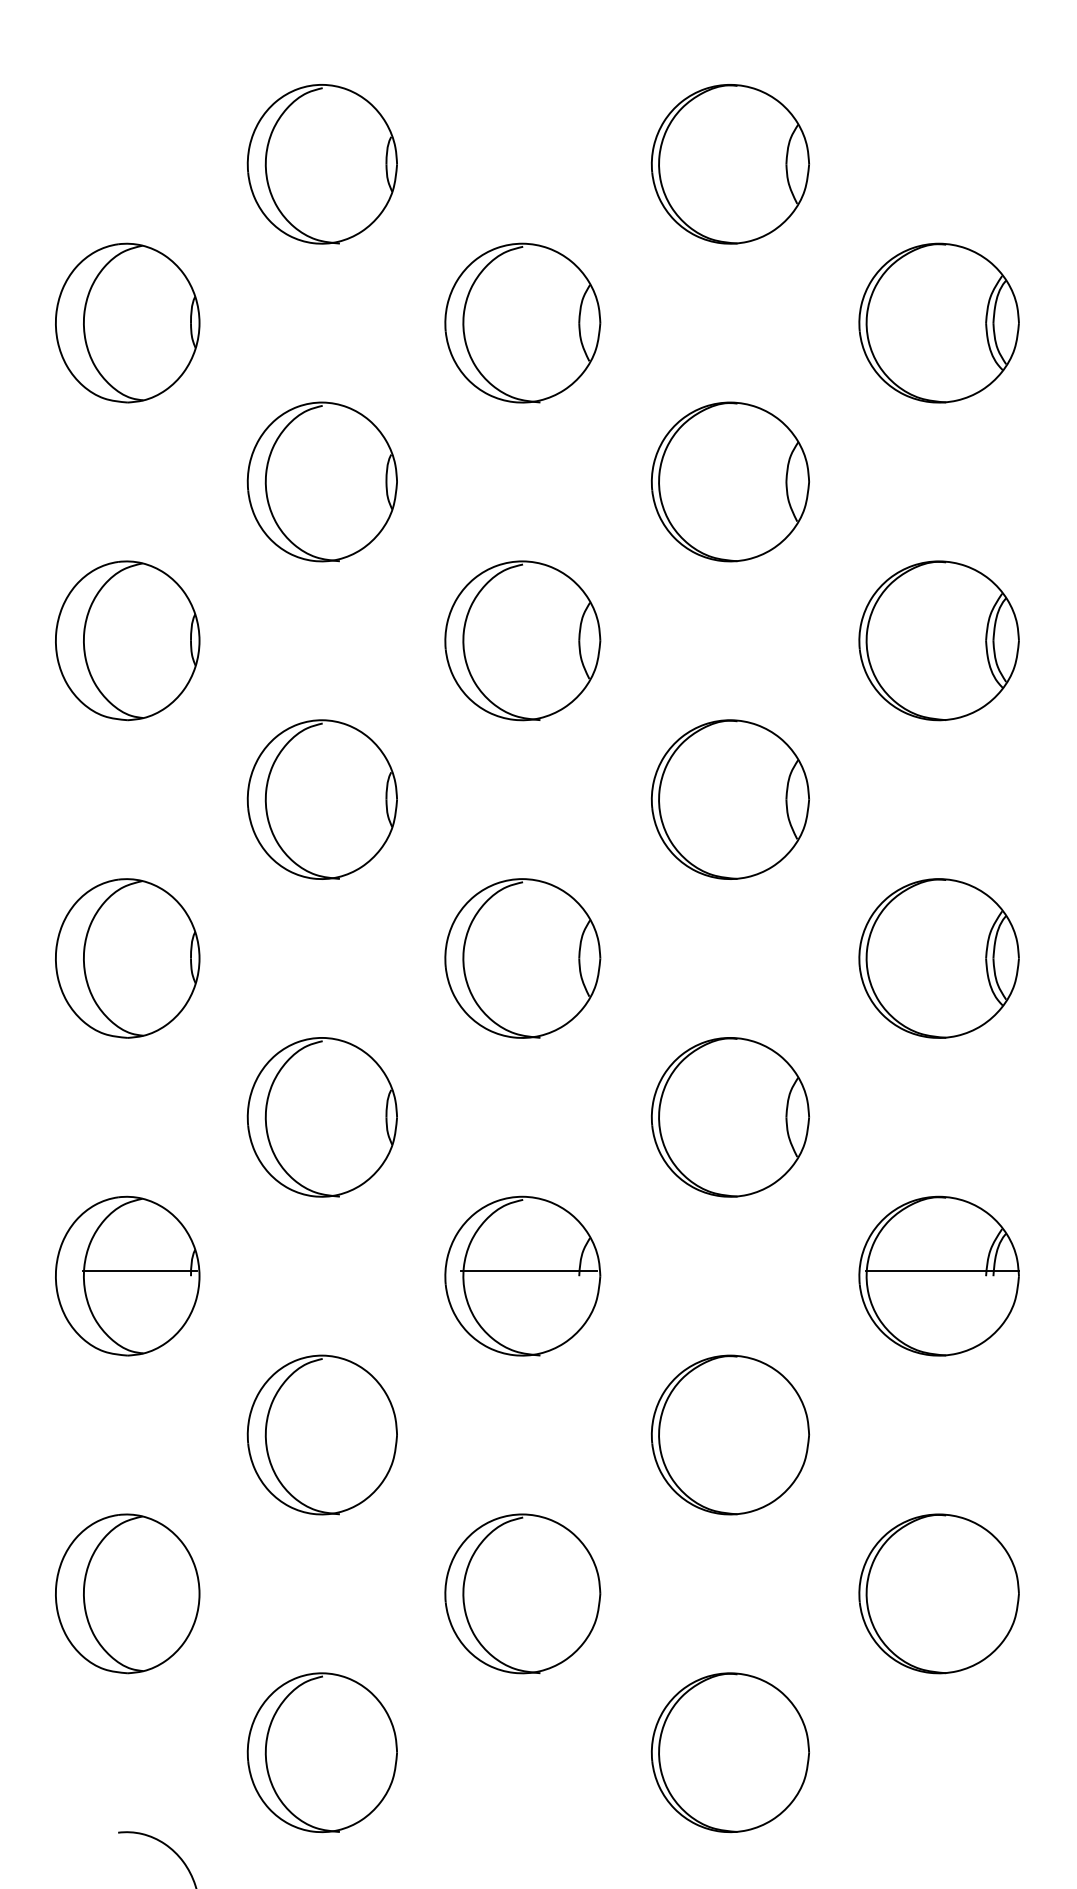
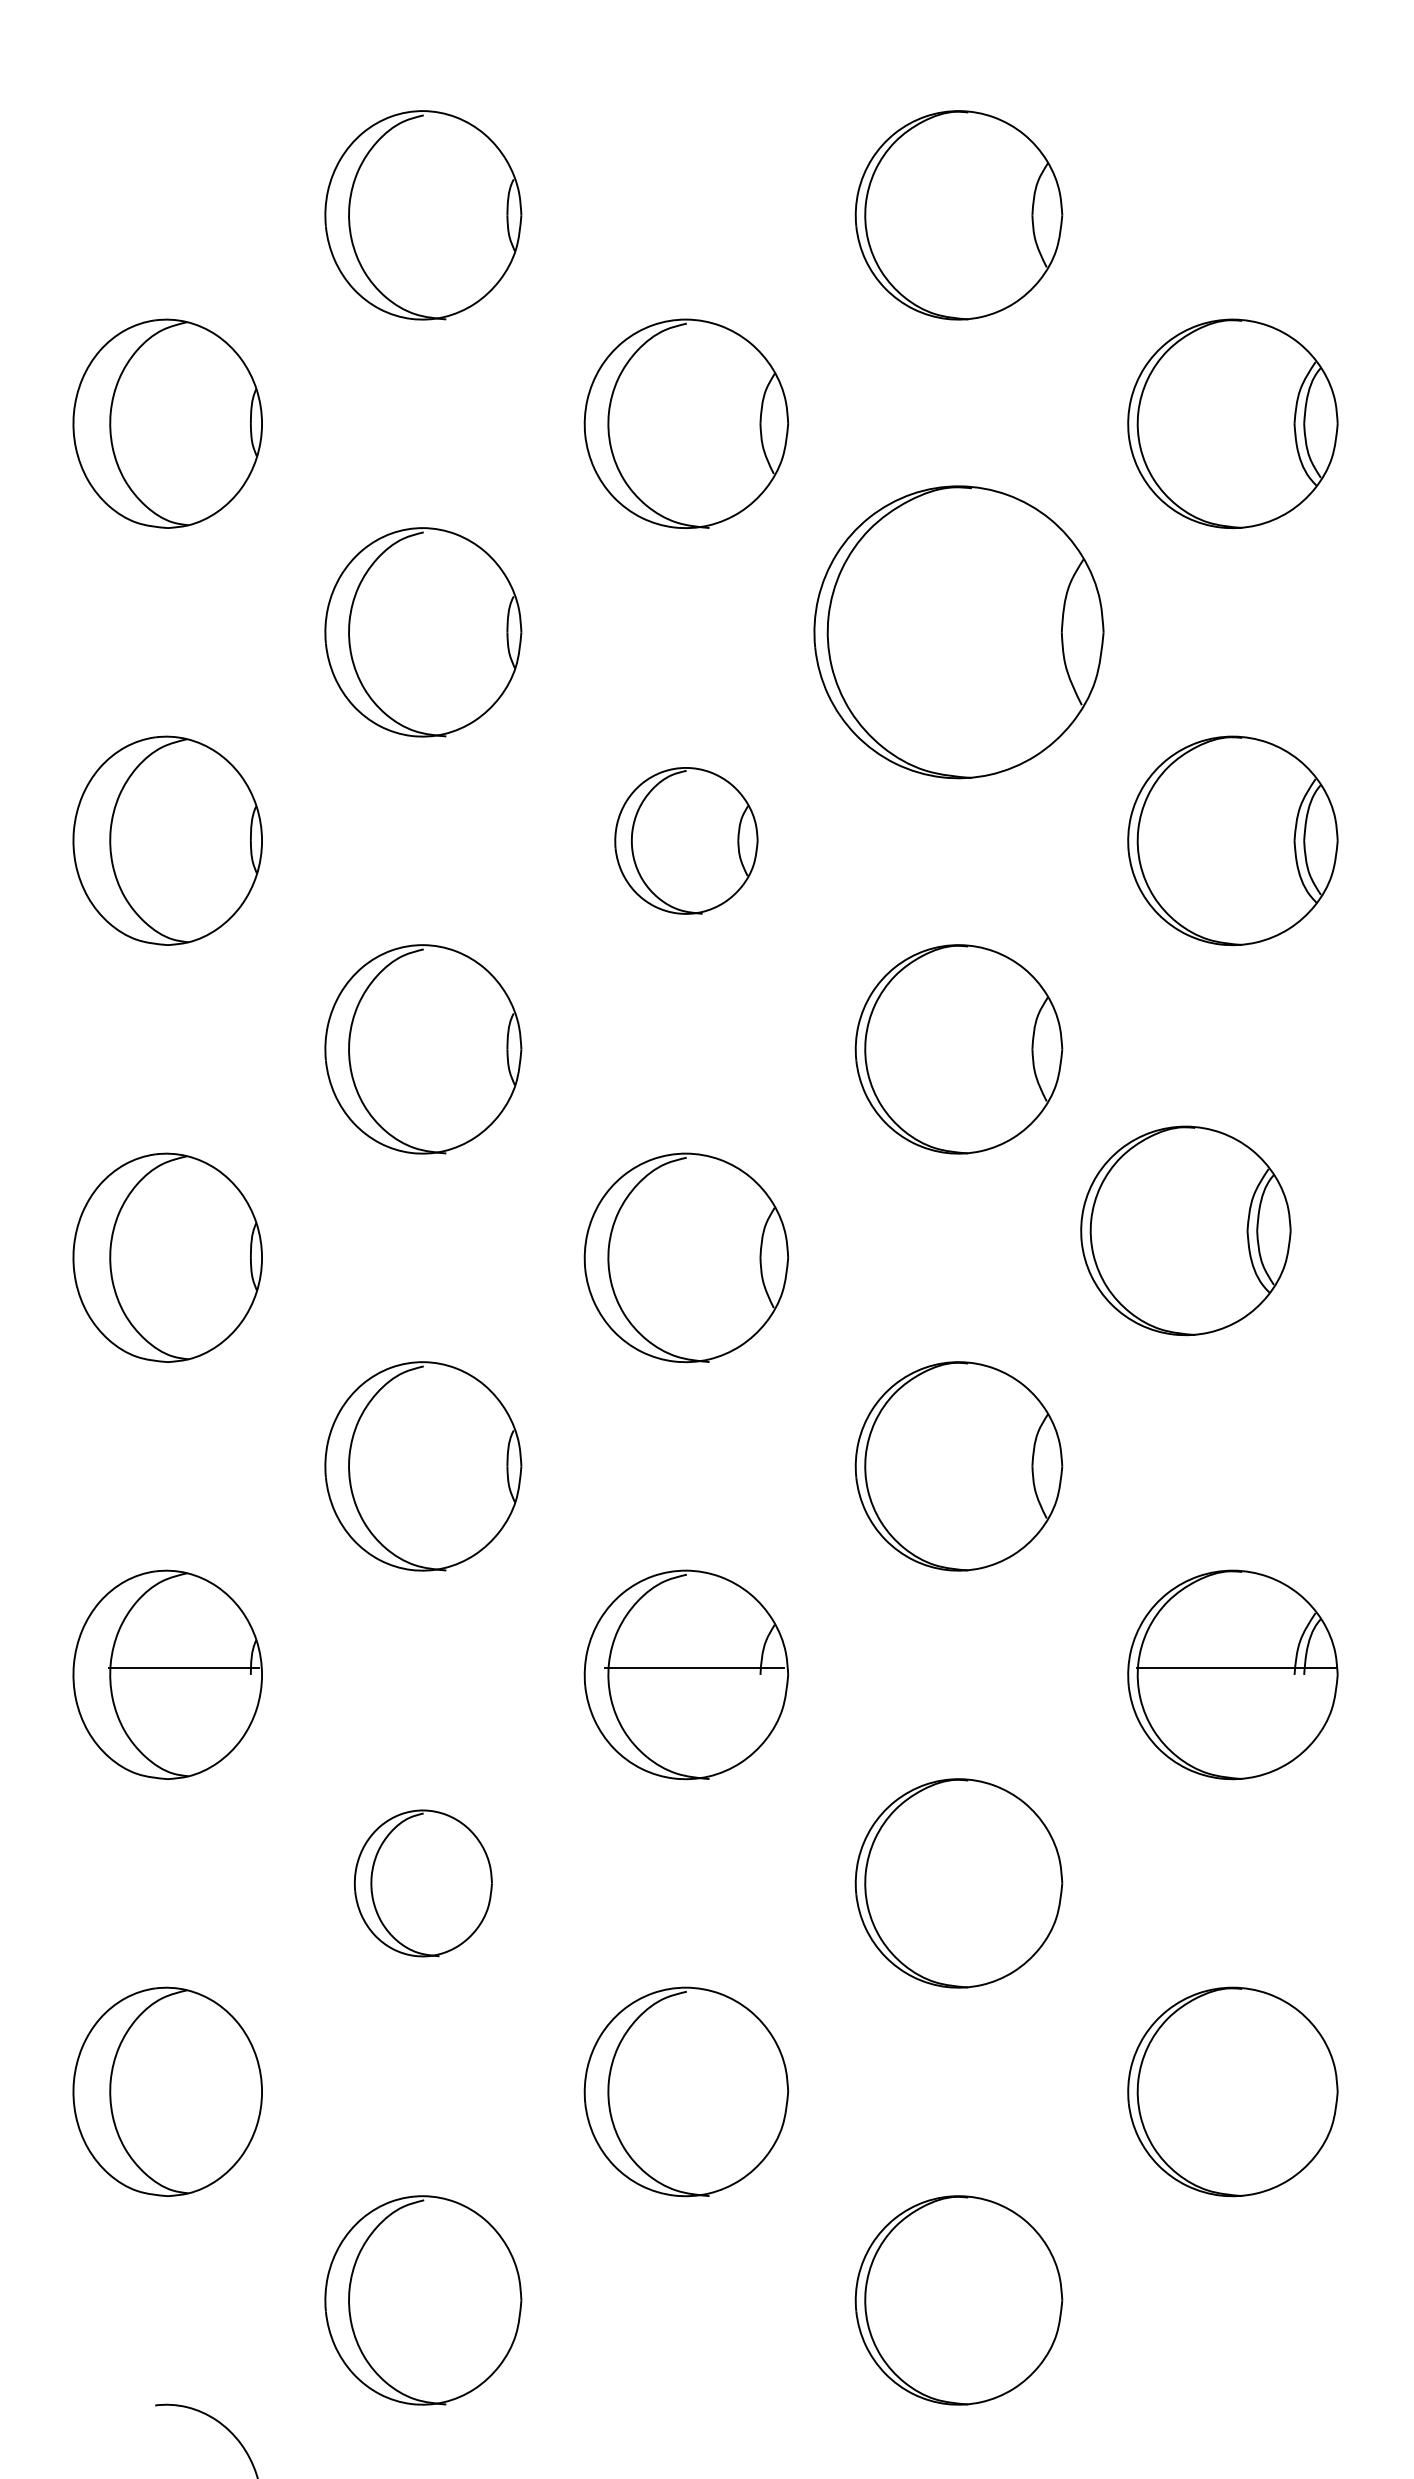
part: (730, 482) -> (958, 632), size x1.4
part: (522, 640) -> (686, 840), size x0.7
part: (938, 958) -> (1185, 1230), moved
part: (322, 1435) -> (423, 1883), size x0.7

